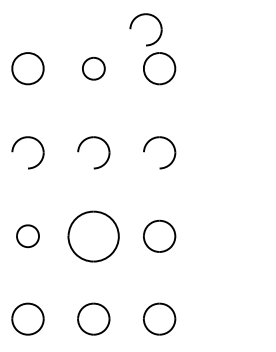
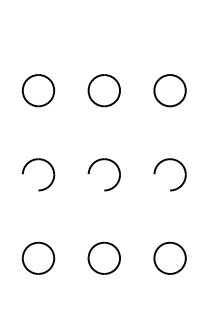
part: (138, 17) -> (149, 39), removed
part: (93, 68) -> (104, 90), size x1.43
part: (27, 235) -> (38, 257), size x1.43
part: (93, 235) -> (104, 257), size x0.62

